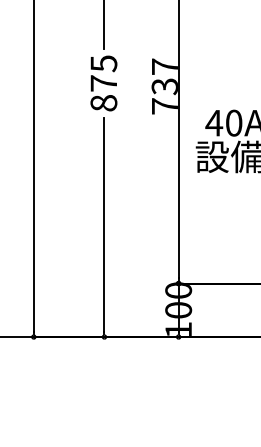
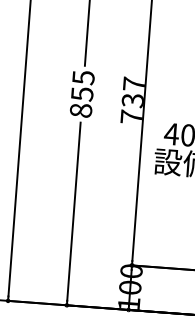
text: (103, 83) -> (81, 94), 875 -> 855

